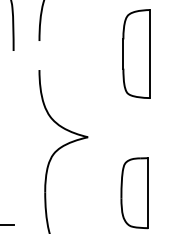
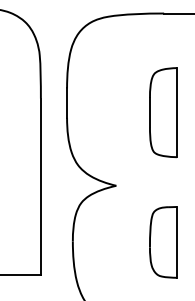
part: (136, 53) -> (163, 112), moved
line: (39, 54) -> (67, 102), added
line: (13, 137) -> (40, 186), added

